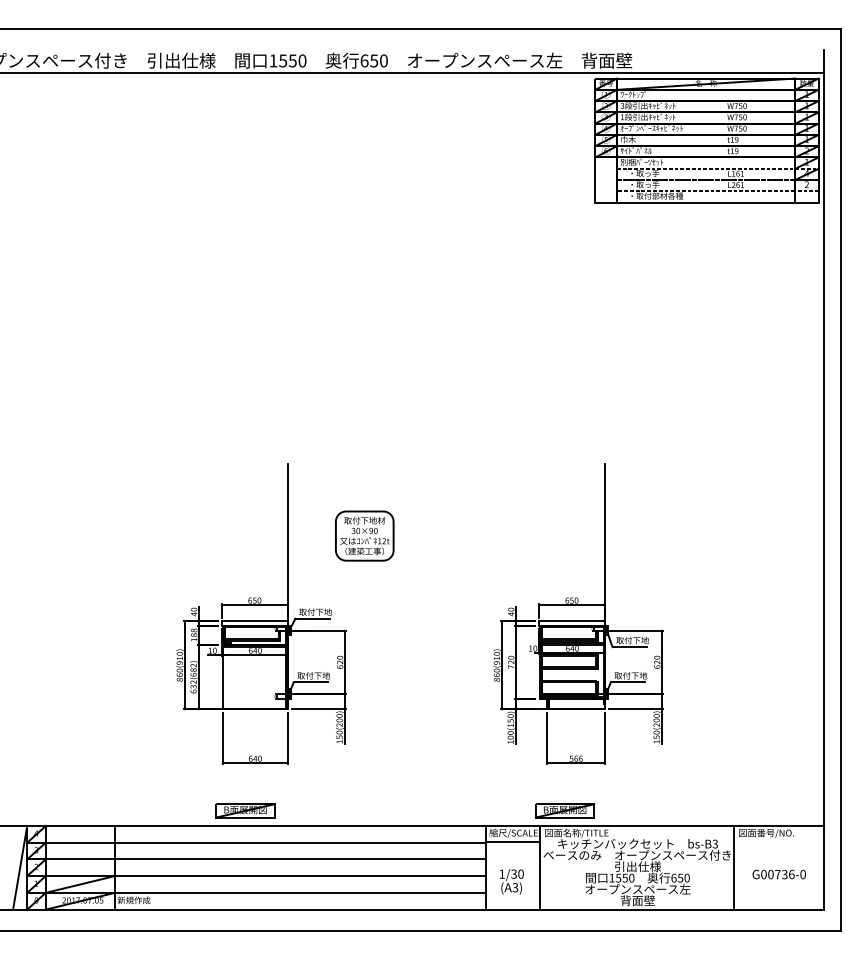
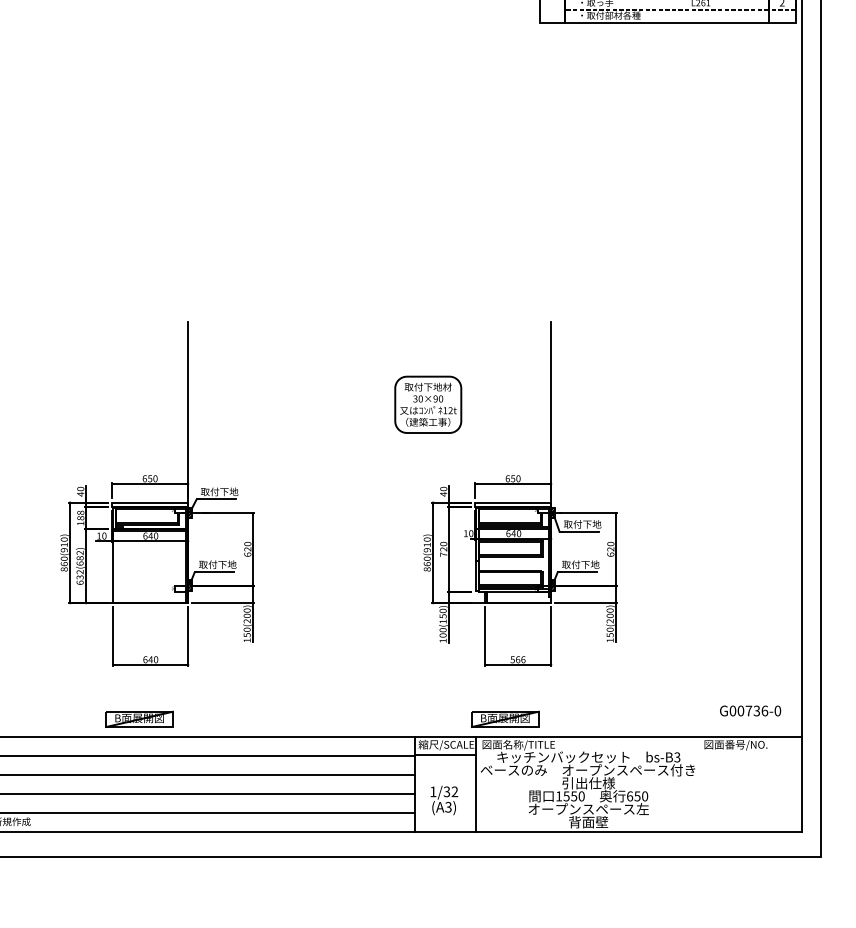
part: (364, 535) -> (427, 404), moved
line: (734, 867) -> (699, 784), removed
text: (520, 873) -> (454, 791), 1/30 -> 1/32
text: (778, 874) -> (749, 710), moved

